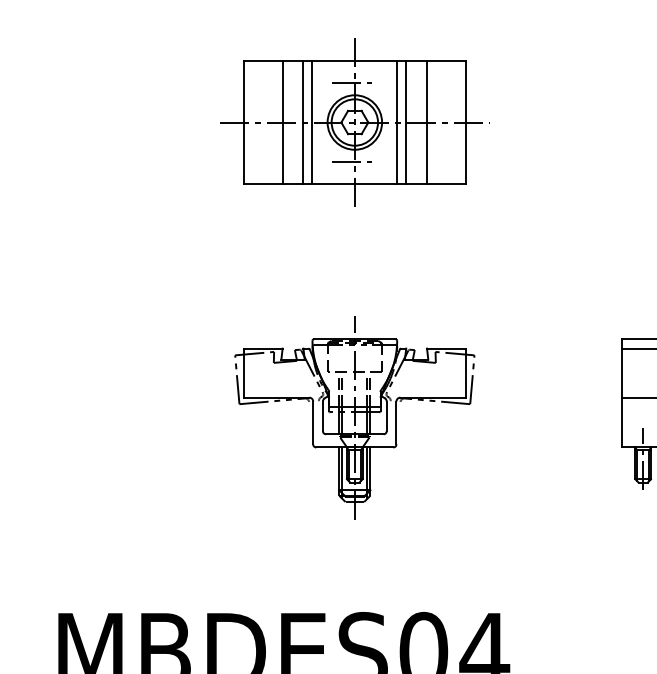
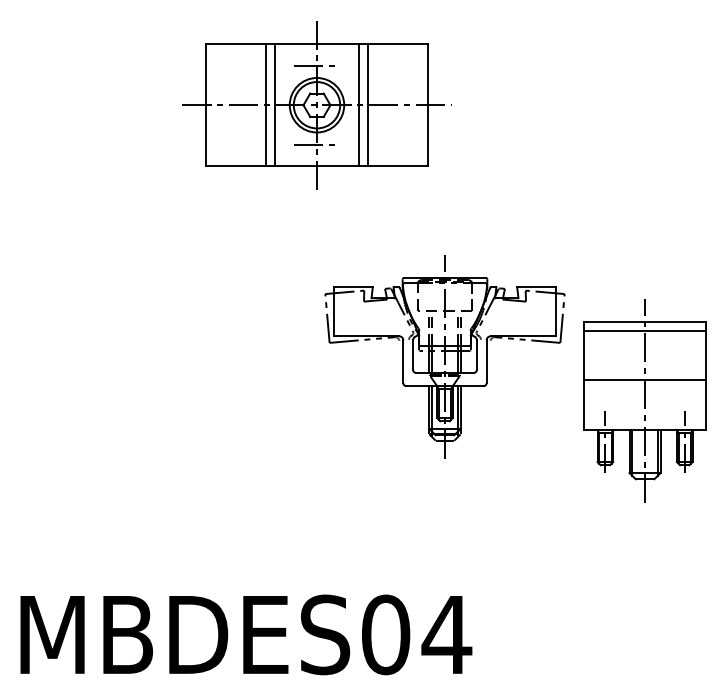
line: (282, 122) -> (244, 105), removed
line: (427, 122) -> (389, 105), removed
part: (354, 417) -> (444, 356), moved

